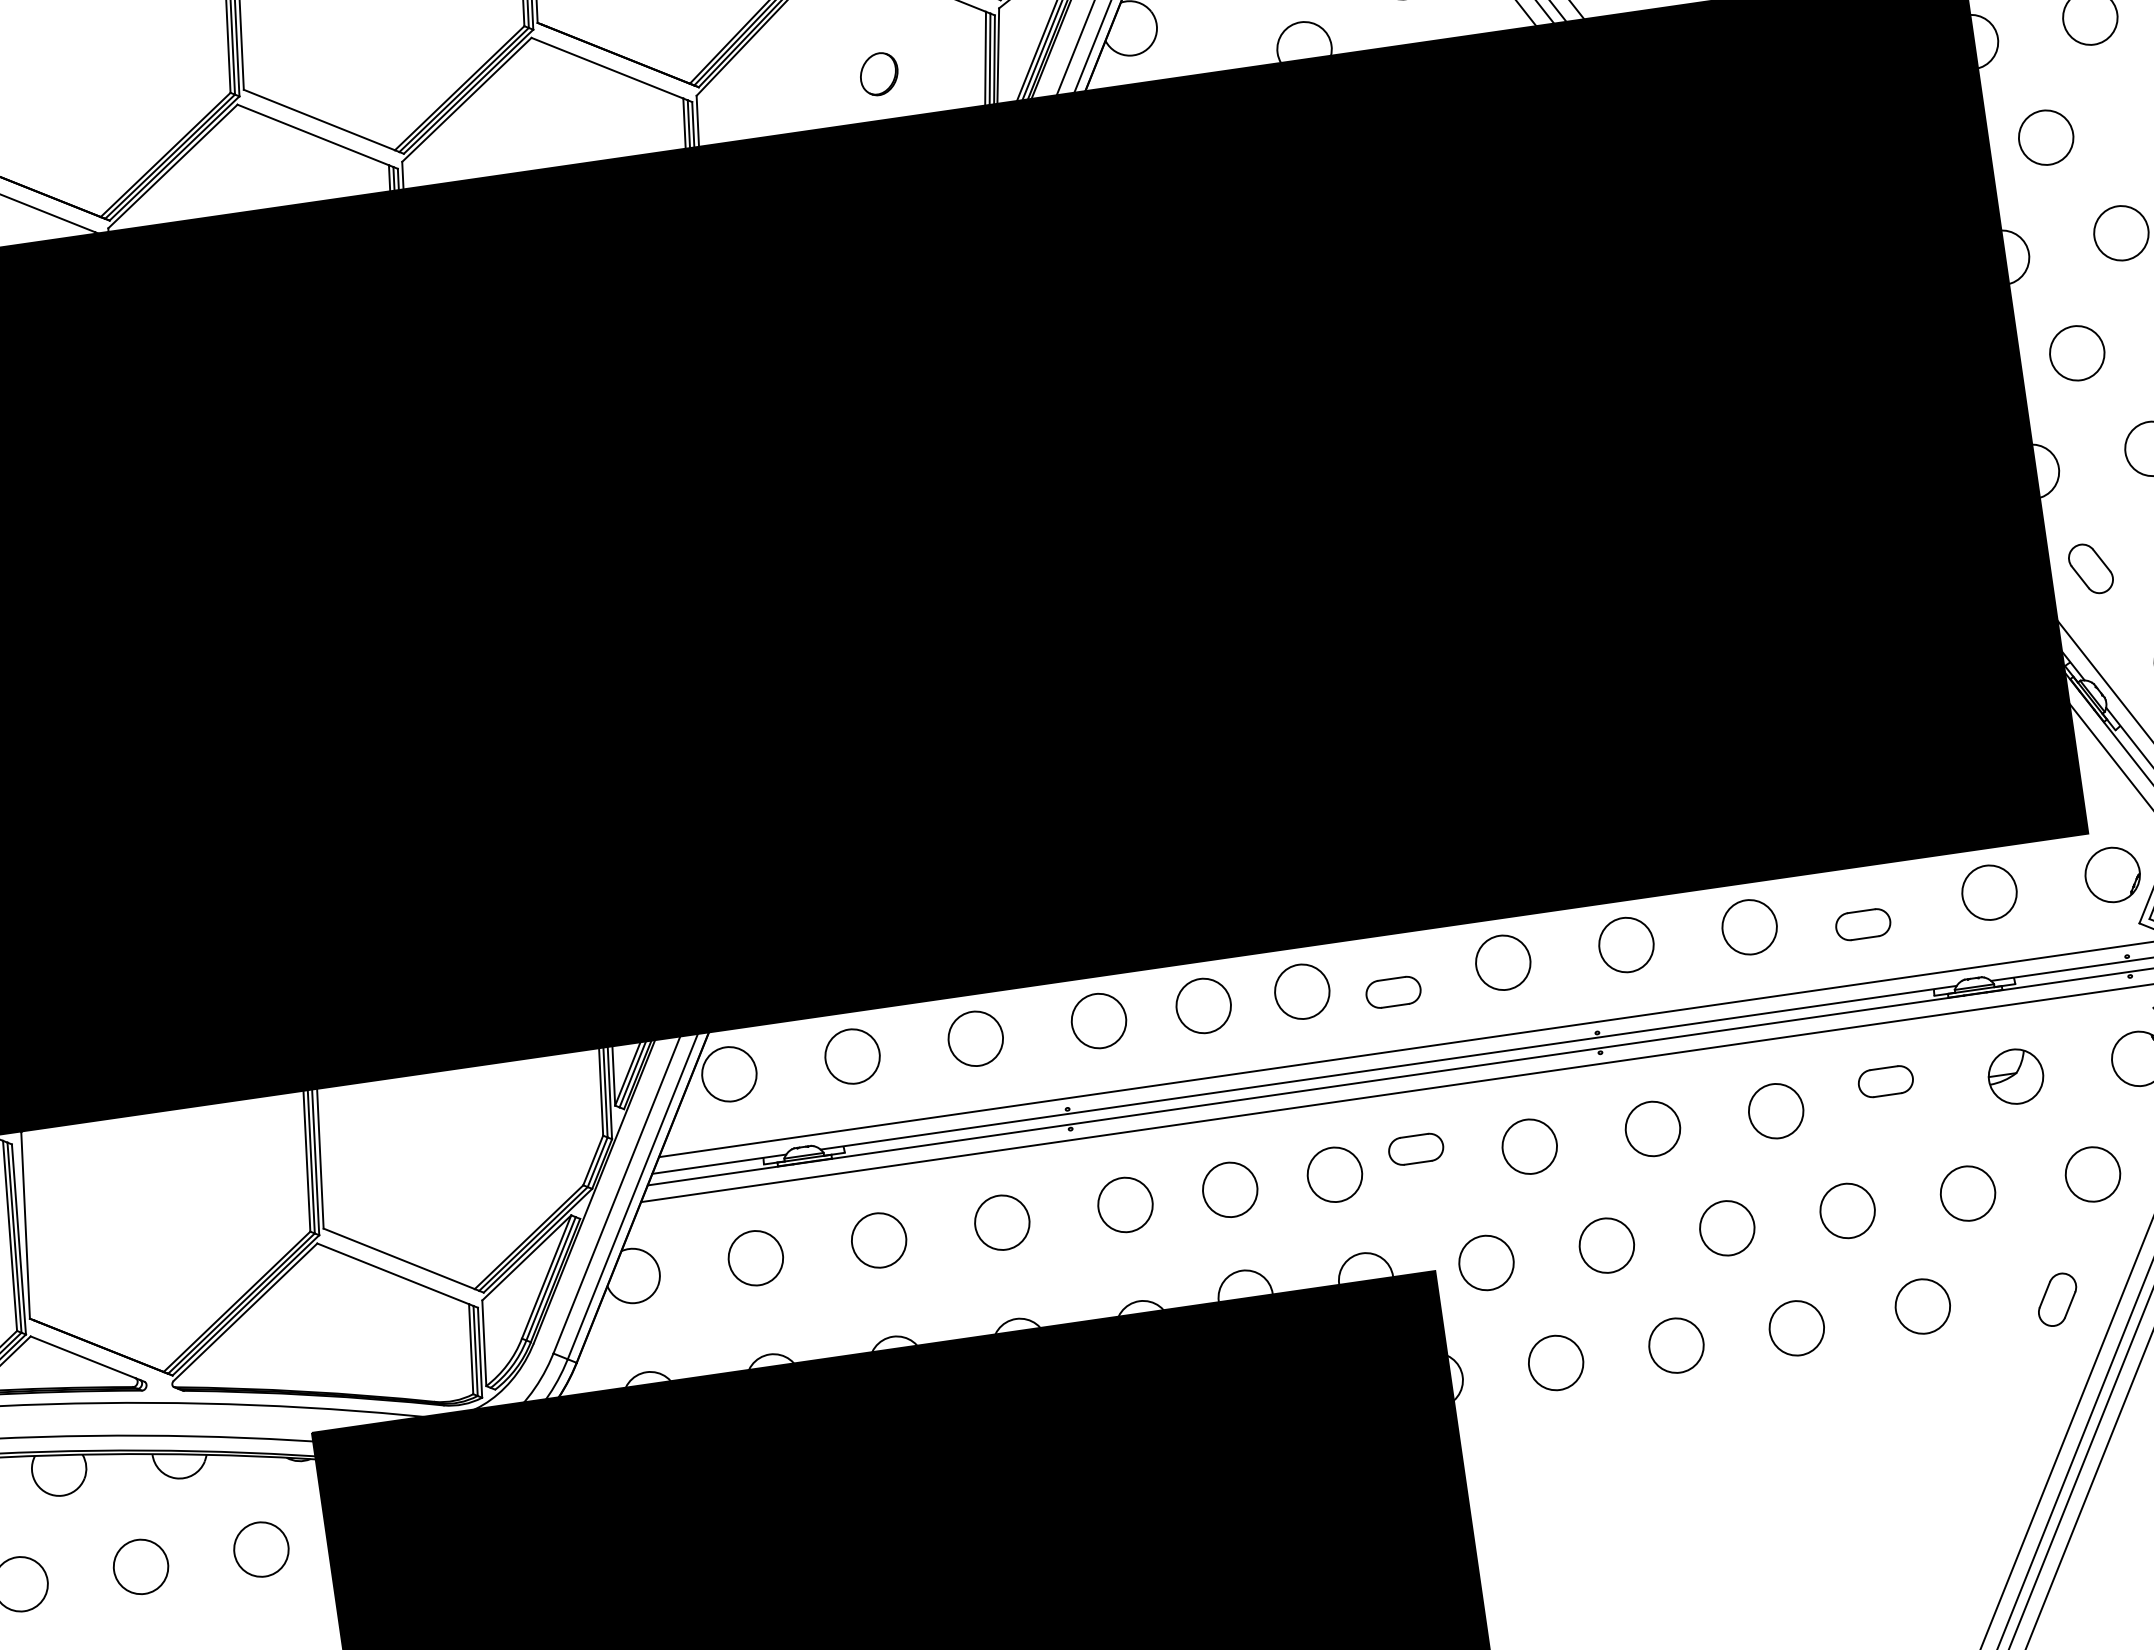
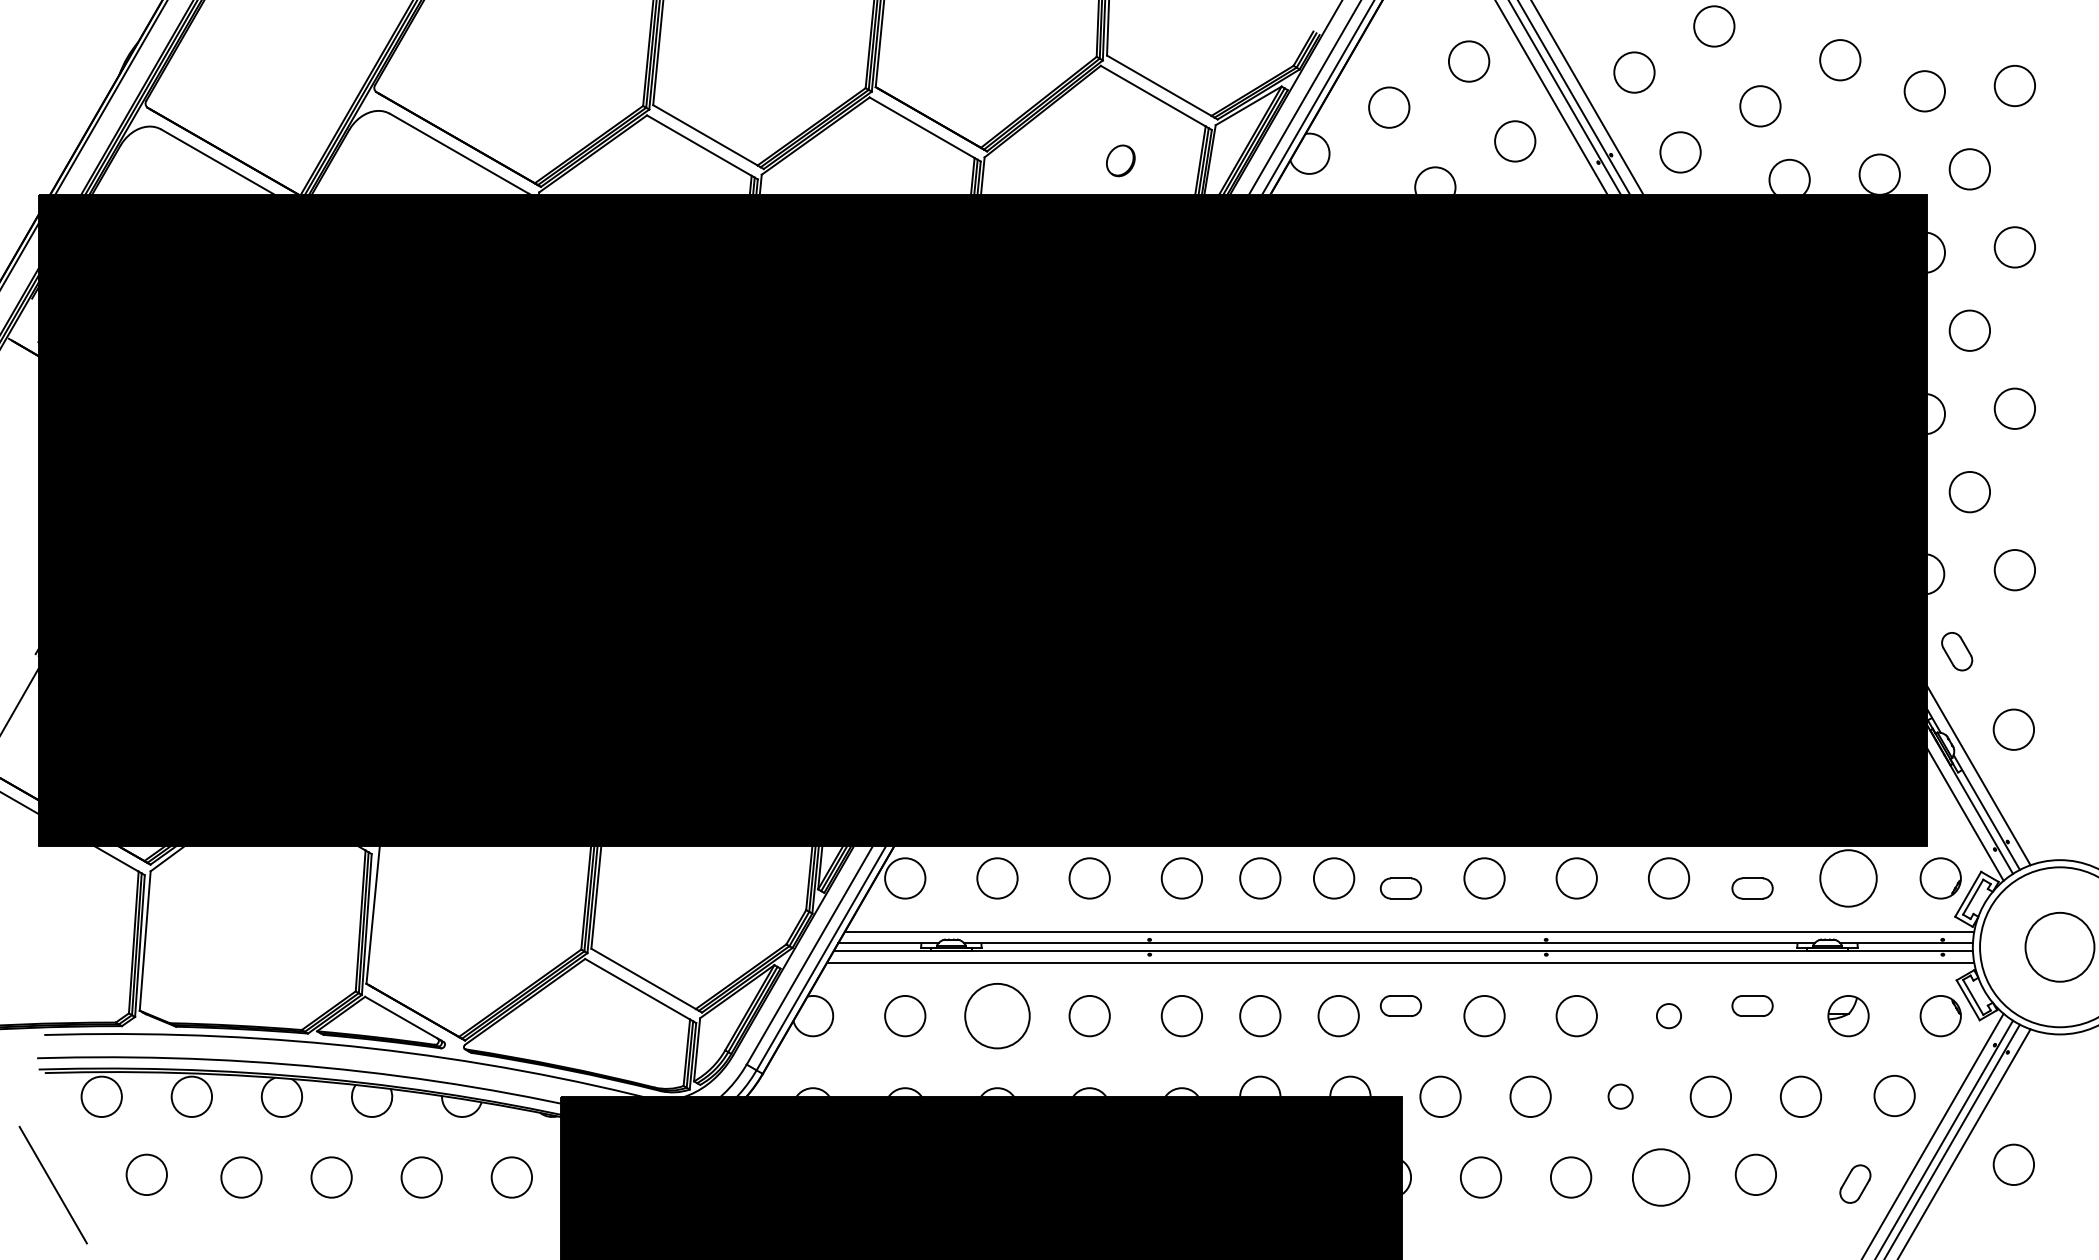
circle: (1989, 892) -> (1848, 878), size x1.4
circle: (1775, 1110) -> (1668, 1015), size x0.6
circle: (1726, 1227) -> (1620, 1096), size x0.6
circle: (879, 1239) -> (997, 1015), size x1.6
circle: (1797, 1328) -> (1661, 1177), size x1.4

